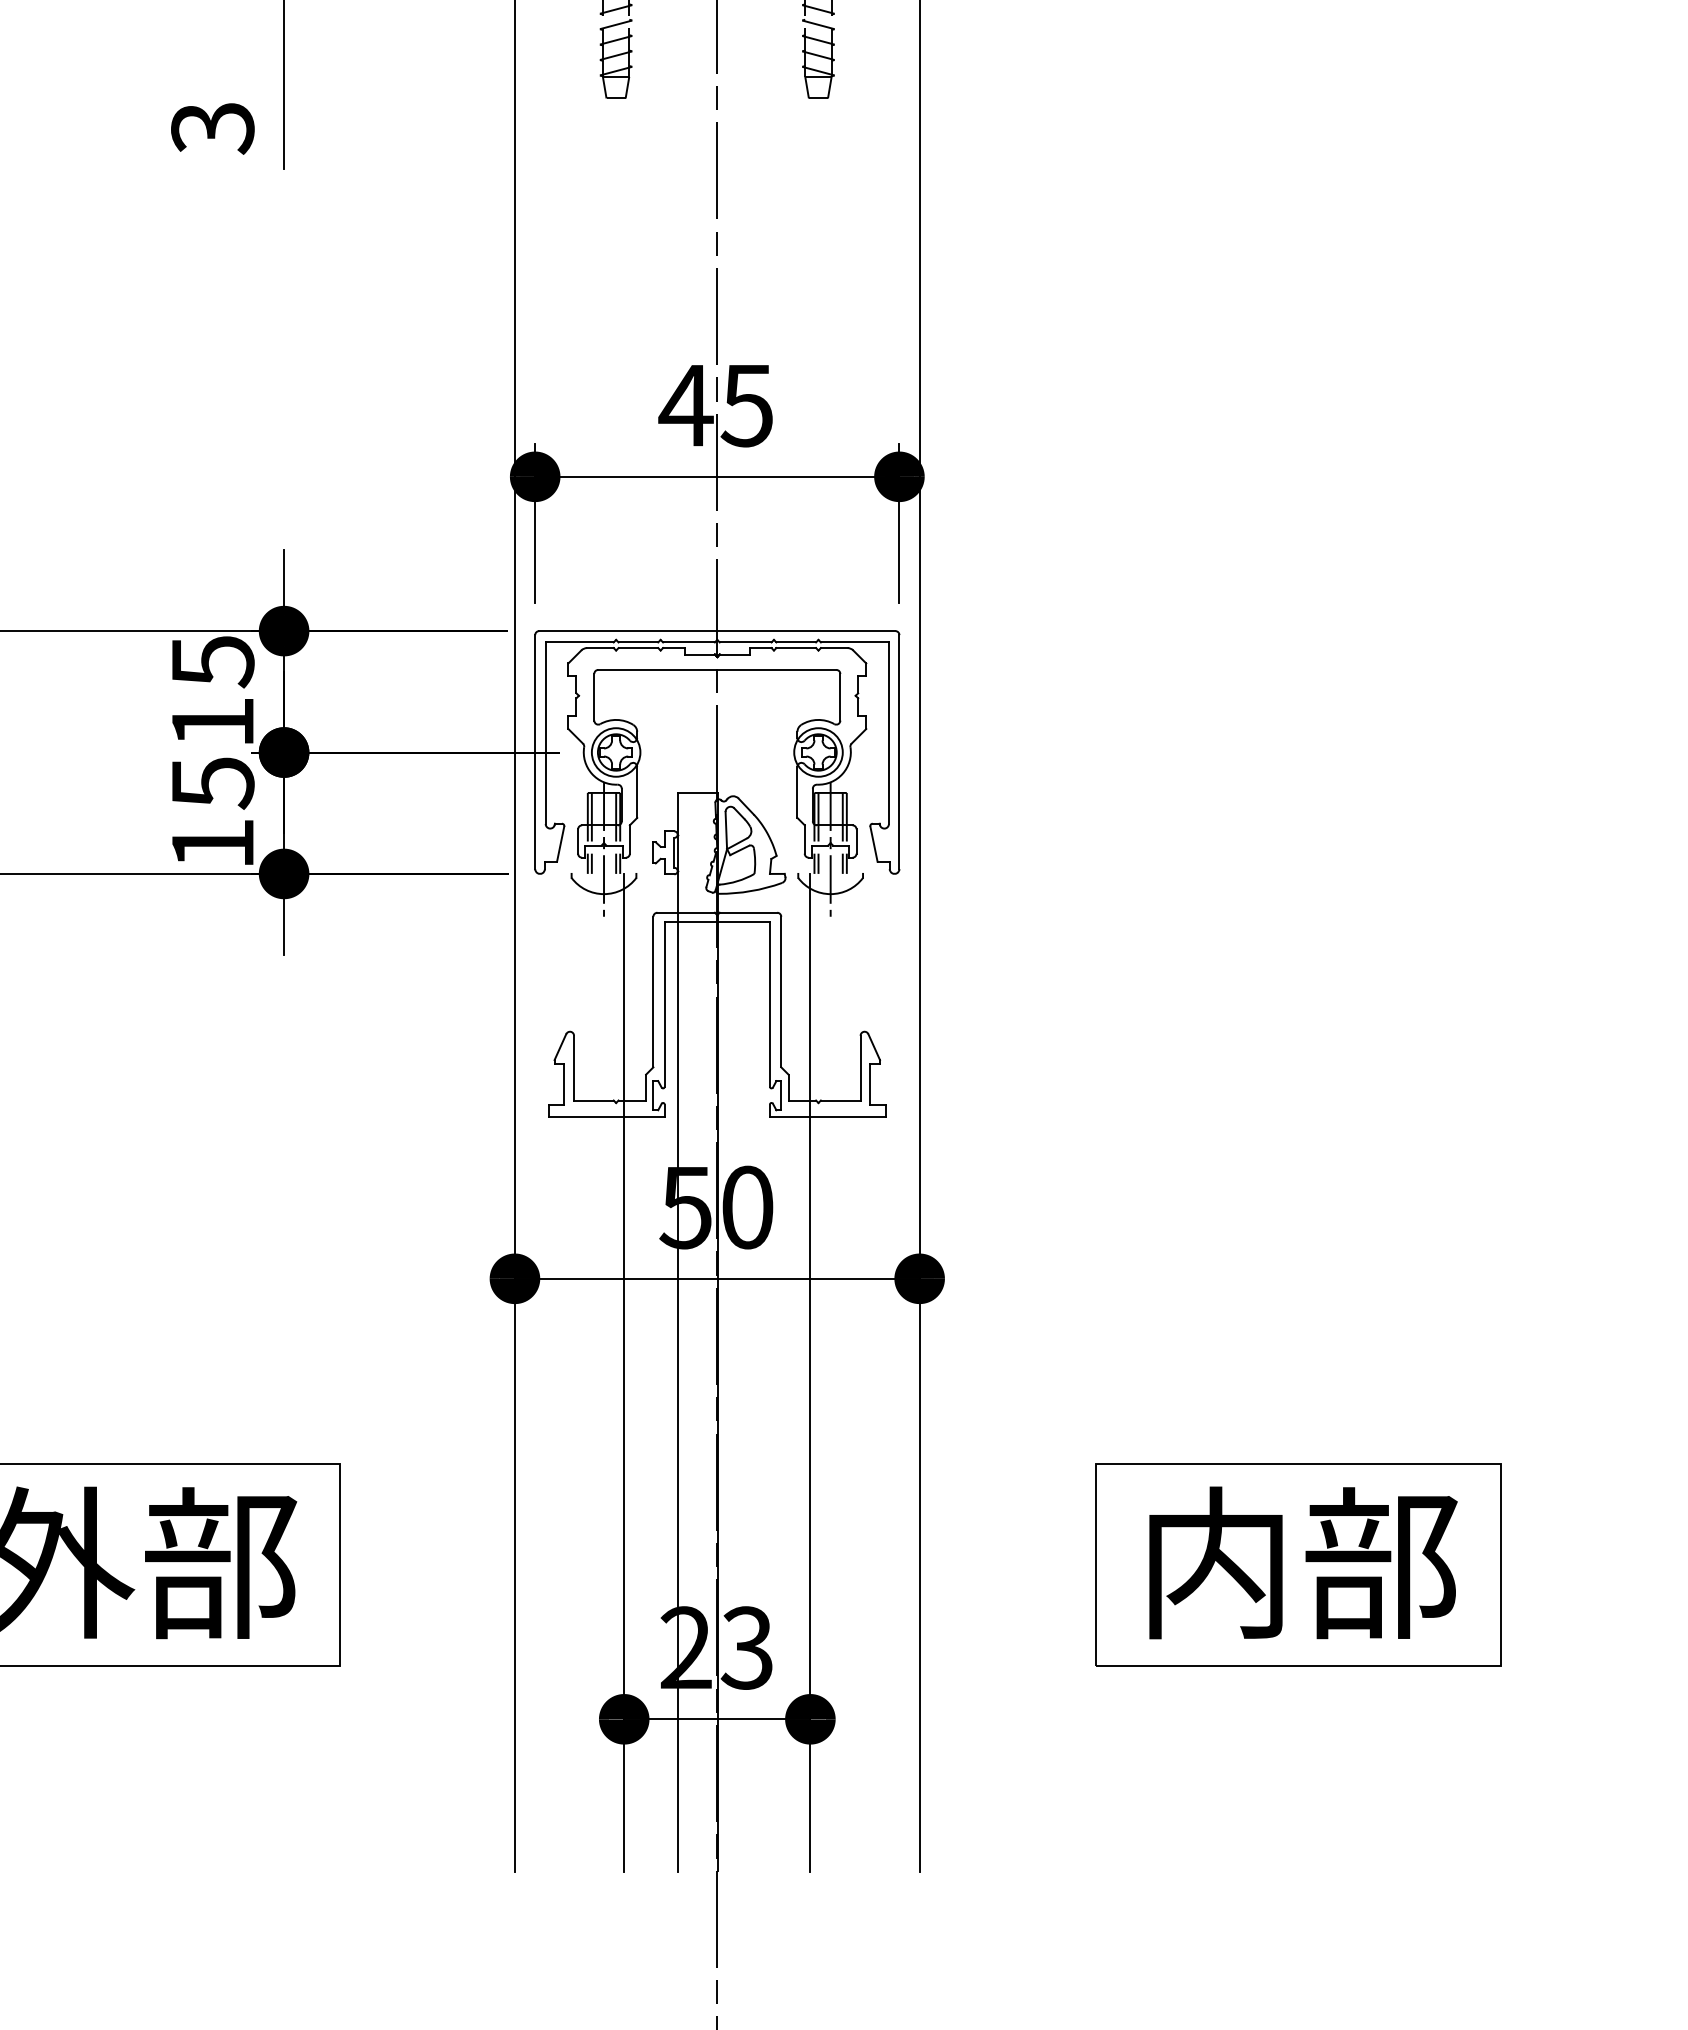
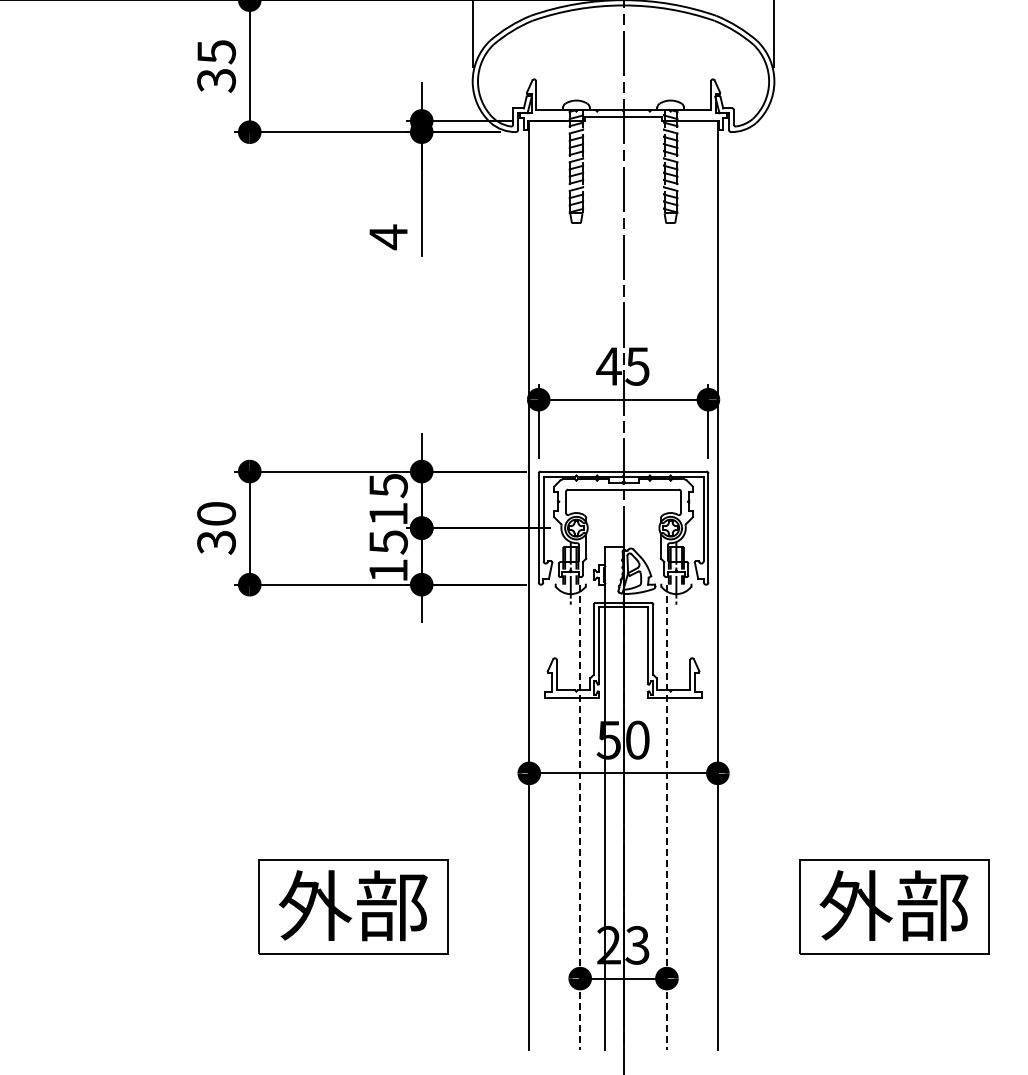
text: (212, 128) -> (388, 237), 3 -> 4
line: (624, 1373) -> (580, 817), solid -> dashed
line: (809, 1373) -> (666, 817), solid -> dashed
text: (1215, 1562) -> (855, 905), 内部 -> 外部

